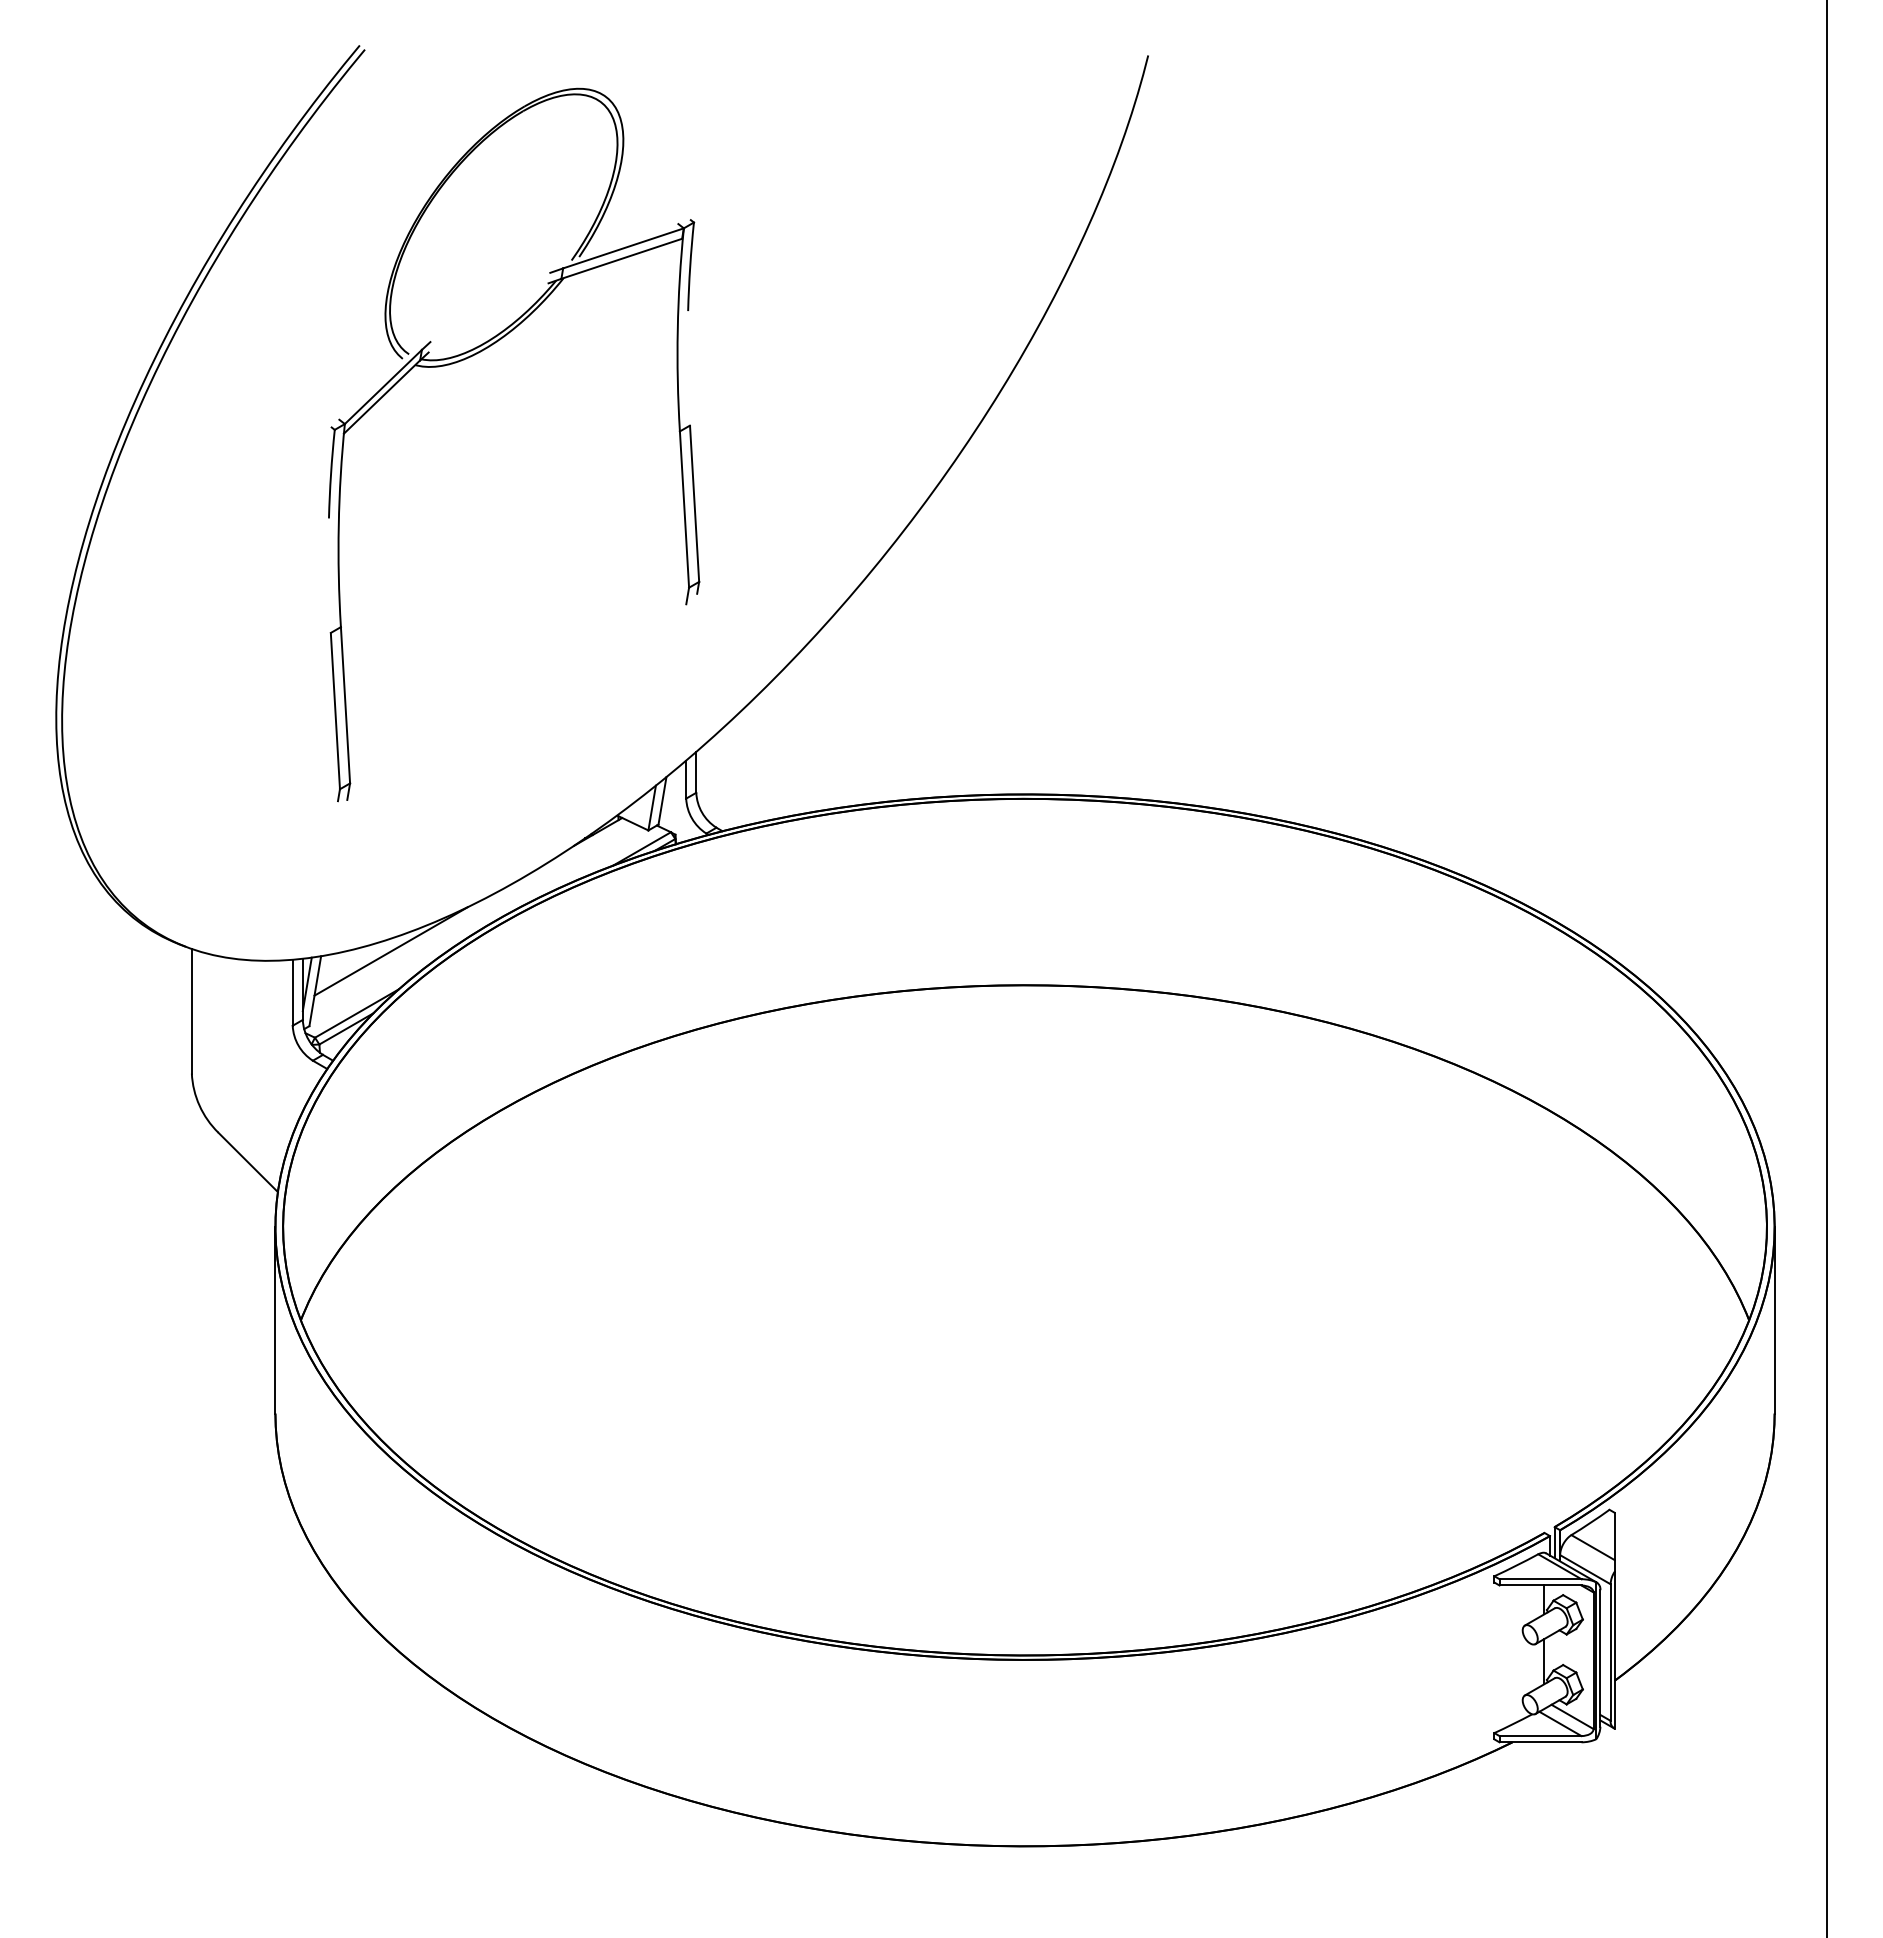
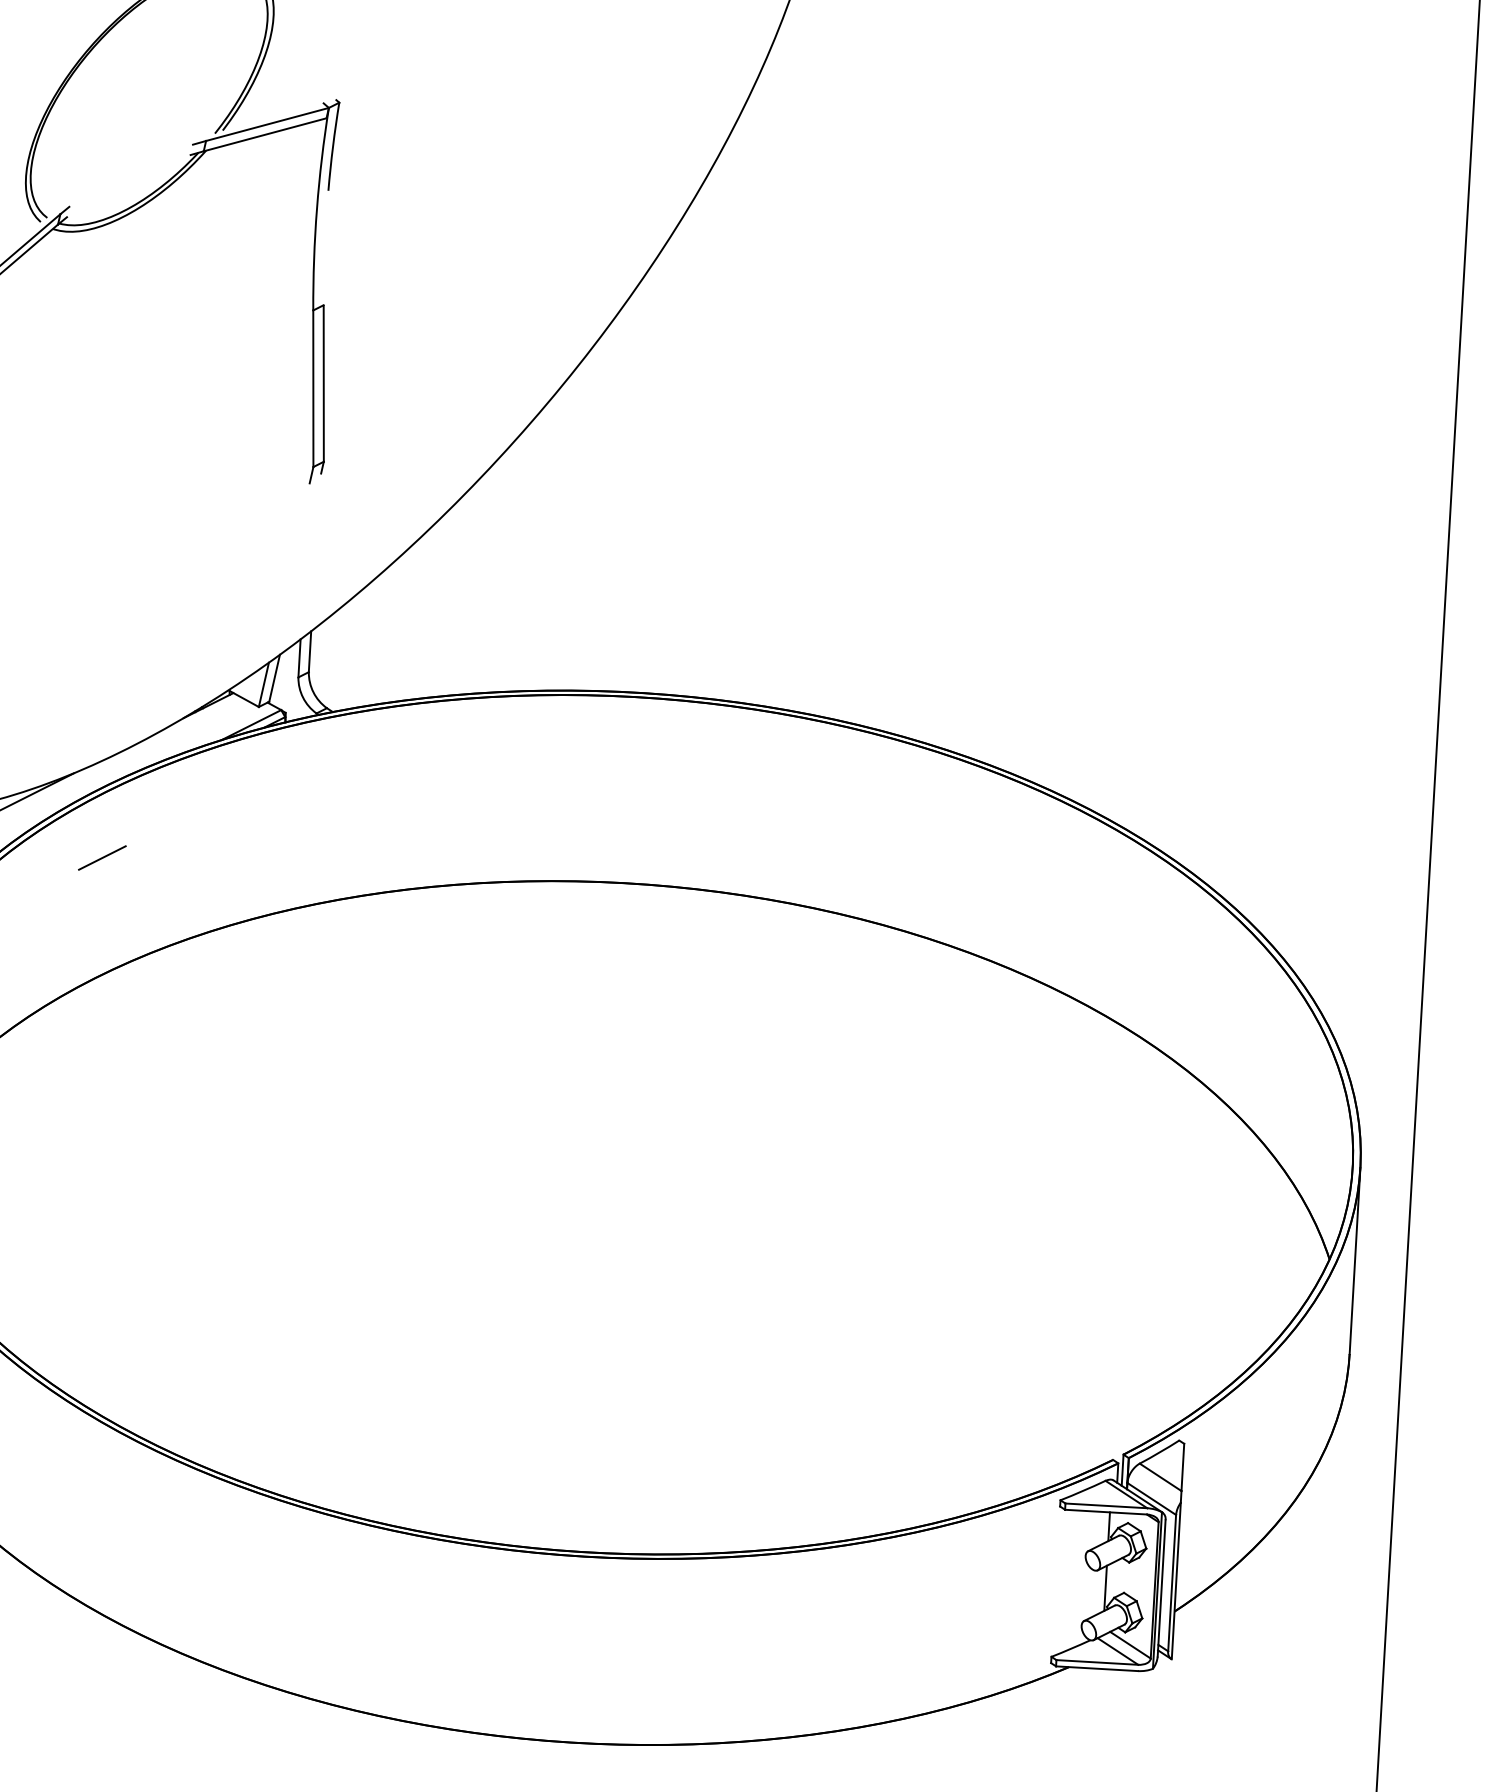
line: (500, 990) -> (101, 858), added

